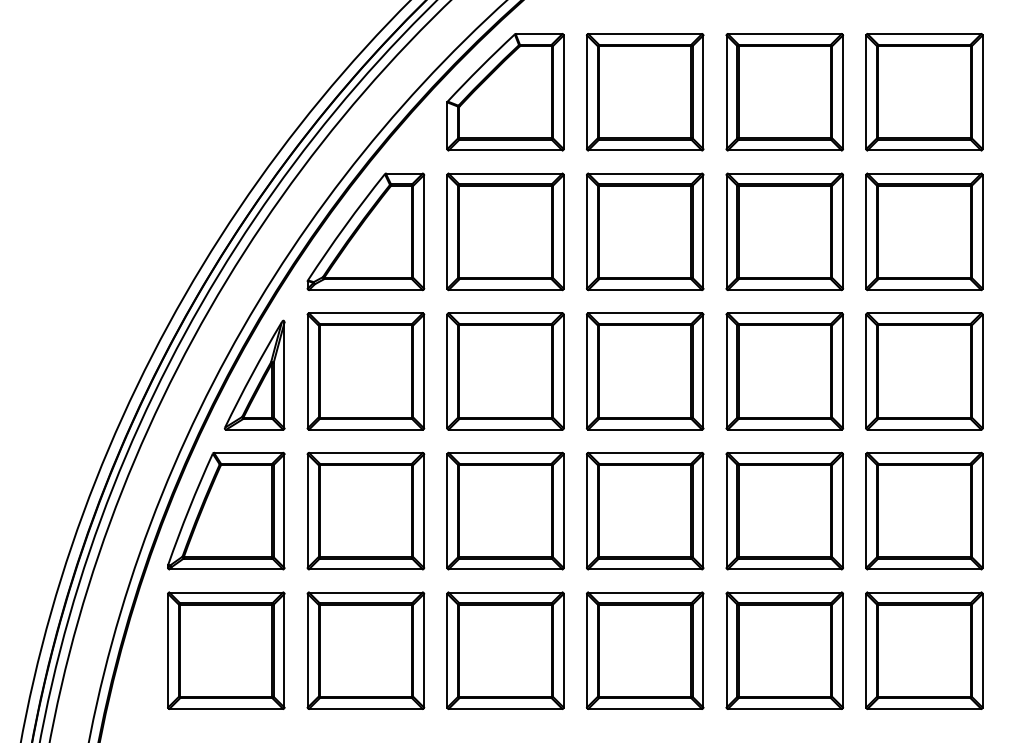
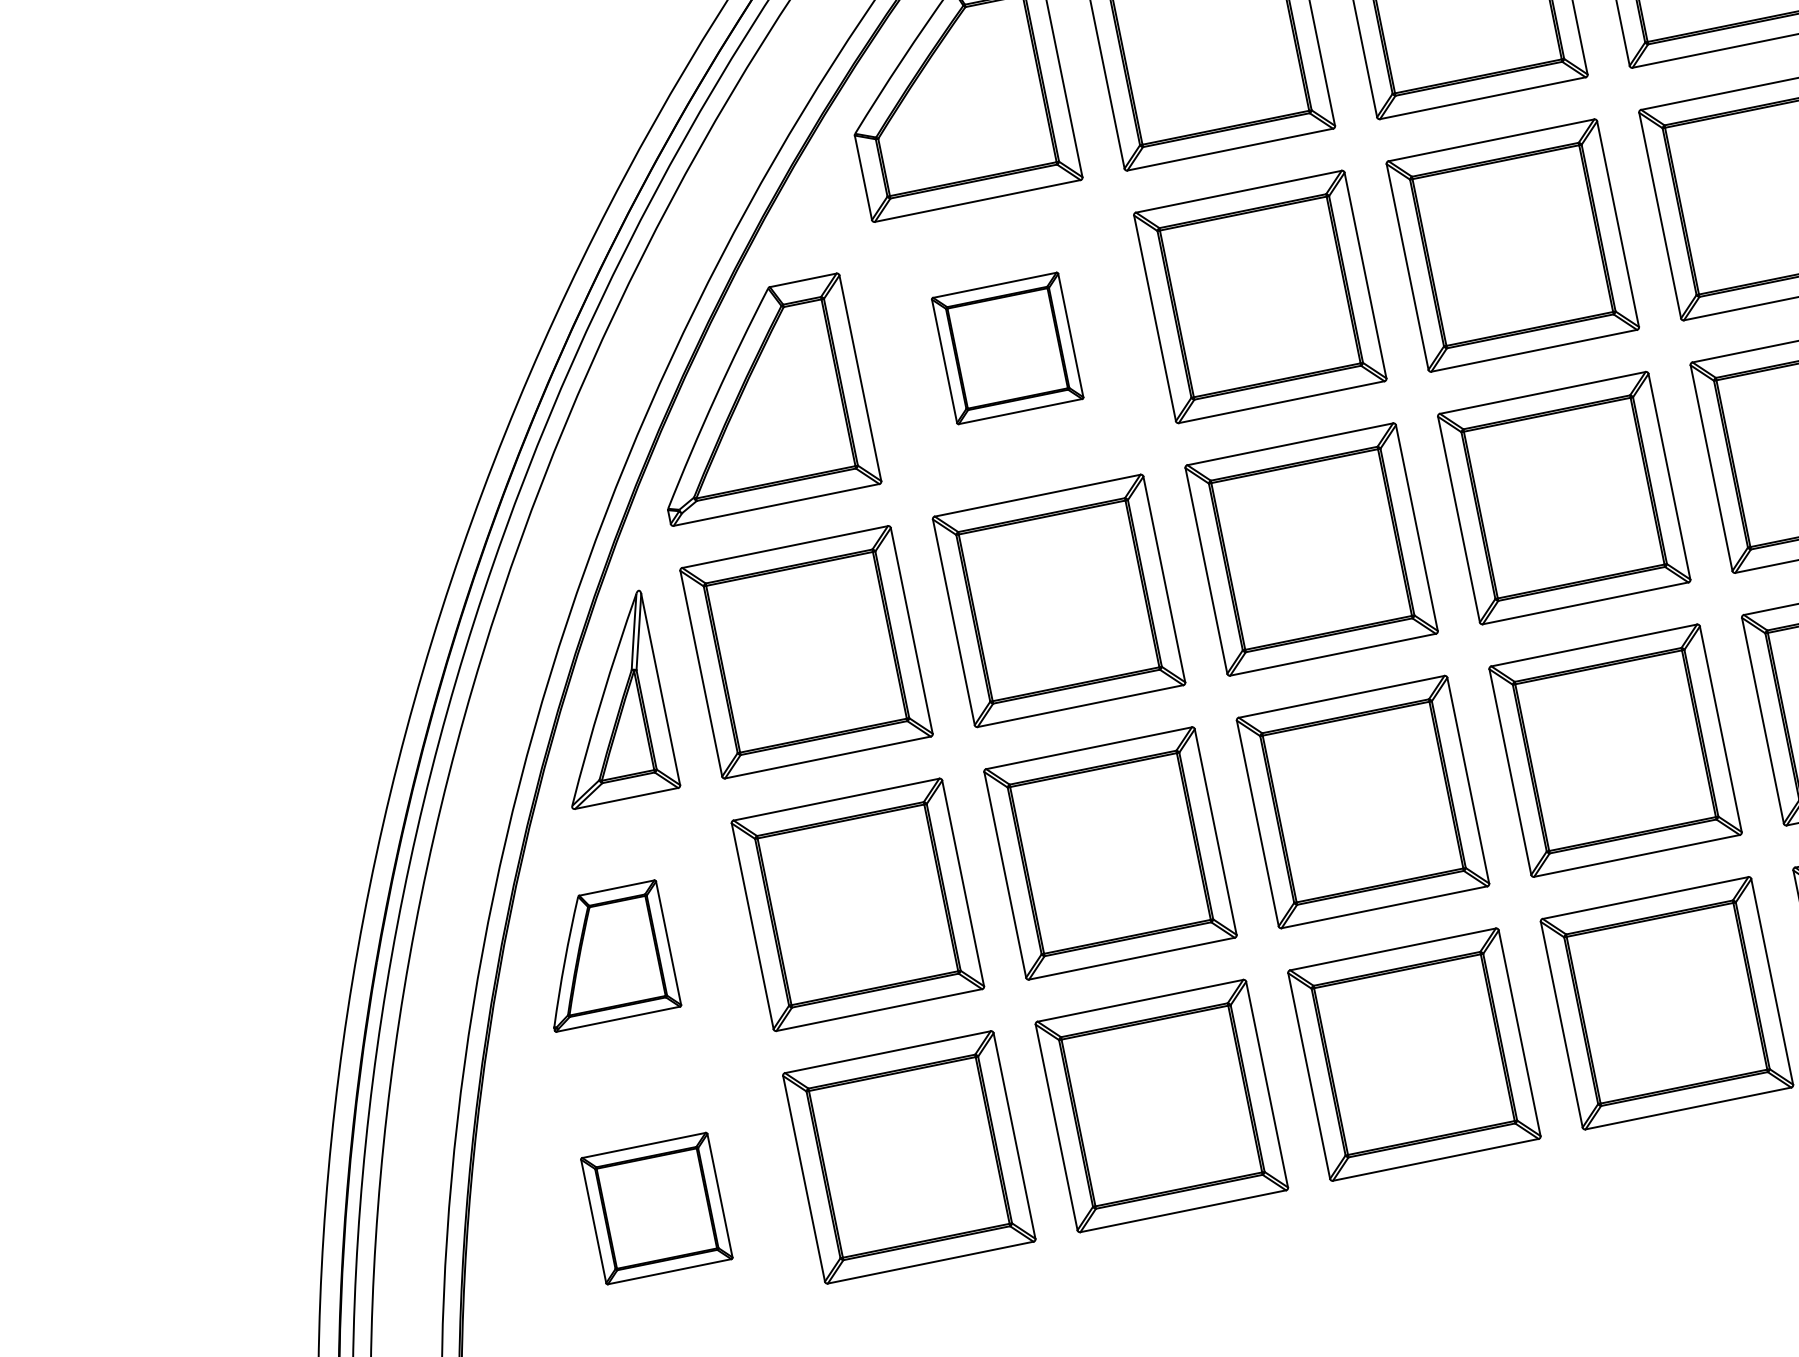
part: (505, 231) -> (1007, 347), size x0.6
part: (226, 510) -> (605, 955), size x0.6
part: (226, 650) -> (657, 1208), size x0.6

